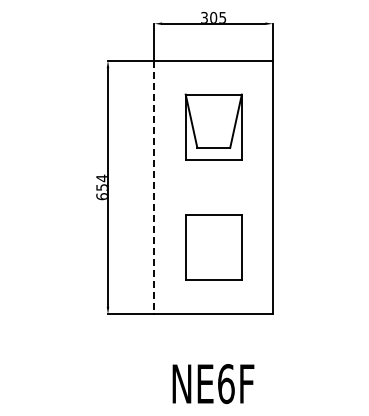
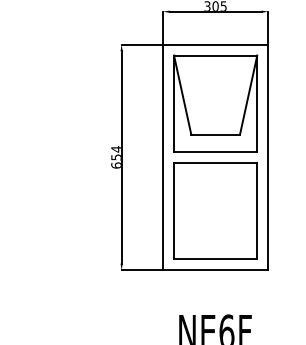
part: (213, 126) -> (215, 103), size x1.67
line: (154, 187) -> (163, 157), dashed -> solid
part: (213, 247) -> (215, 210), size x1.67

